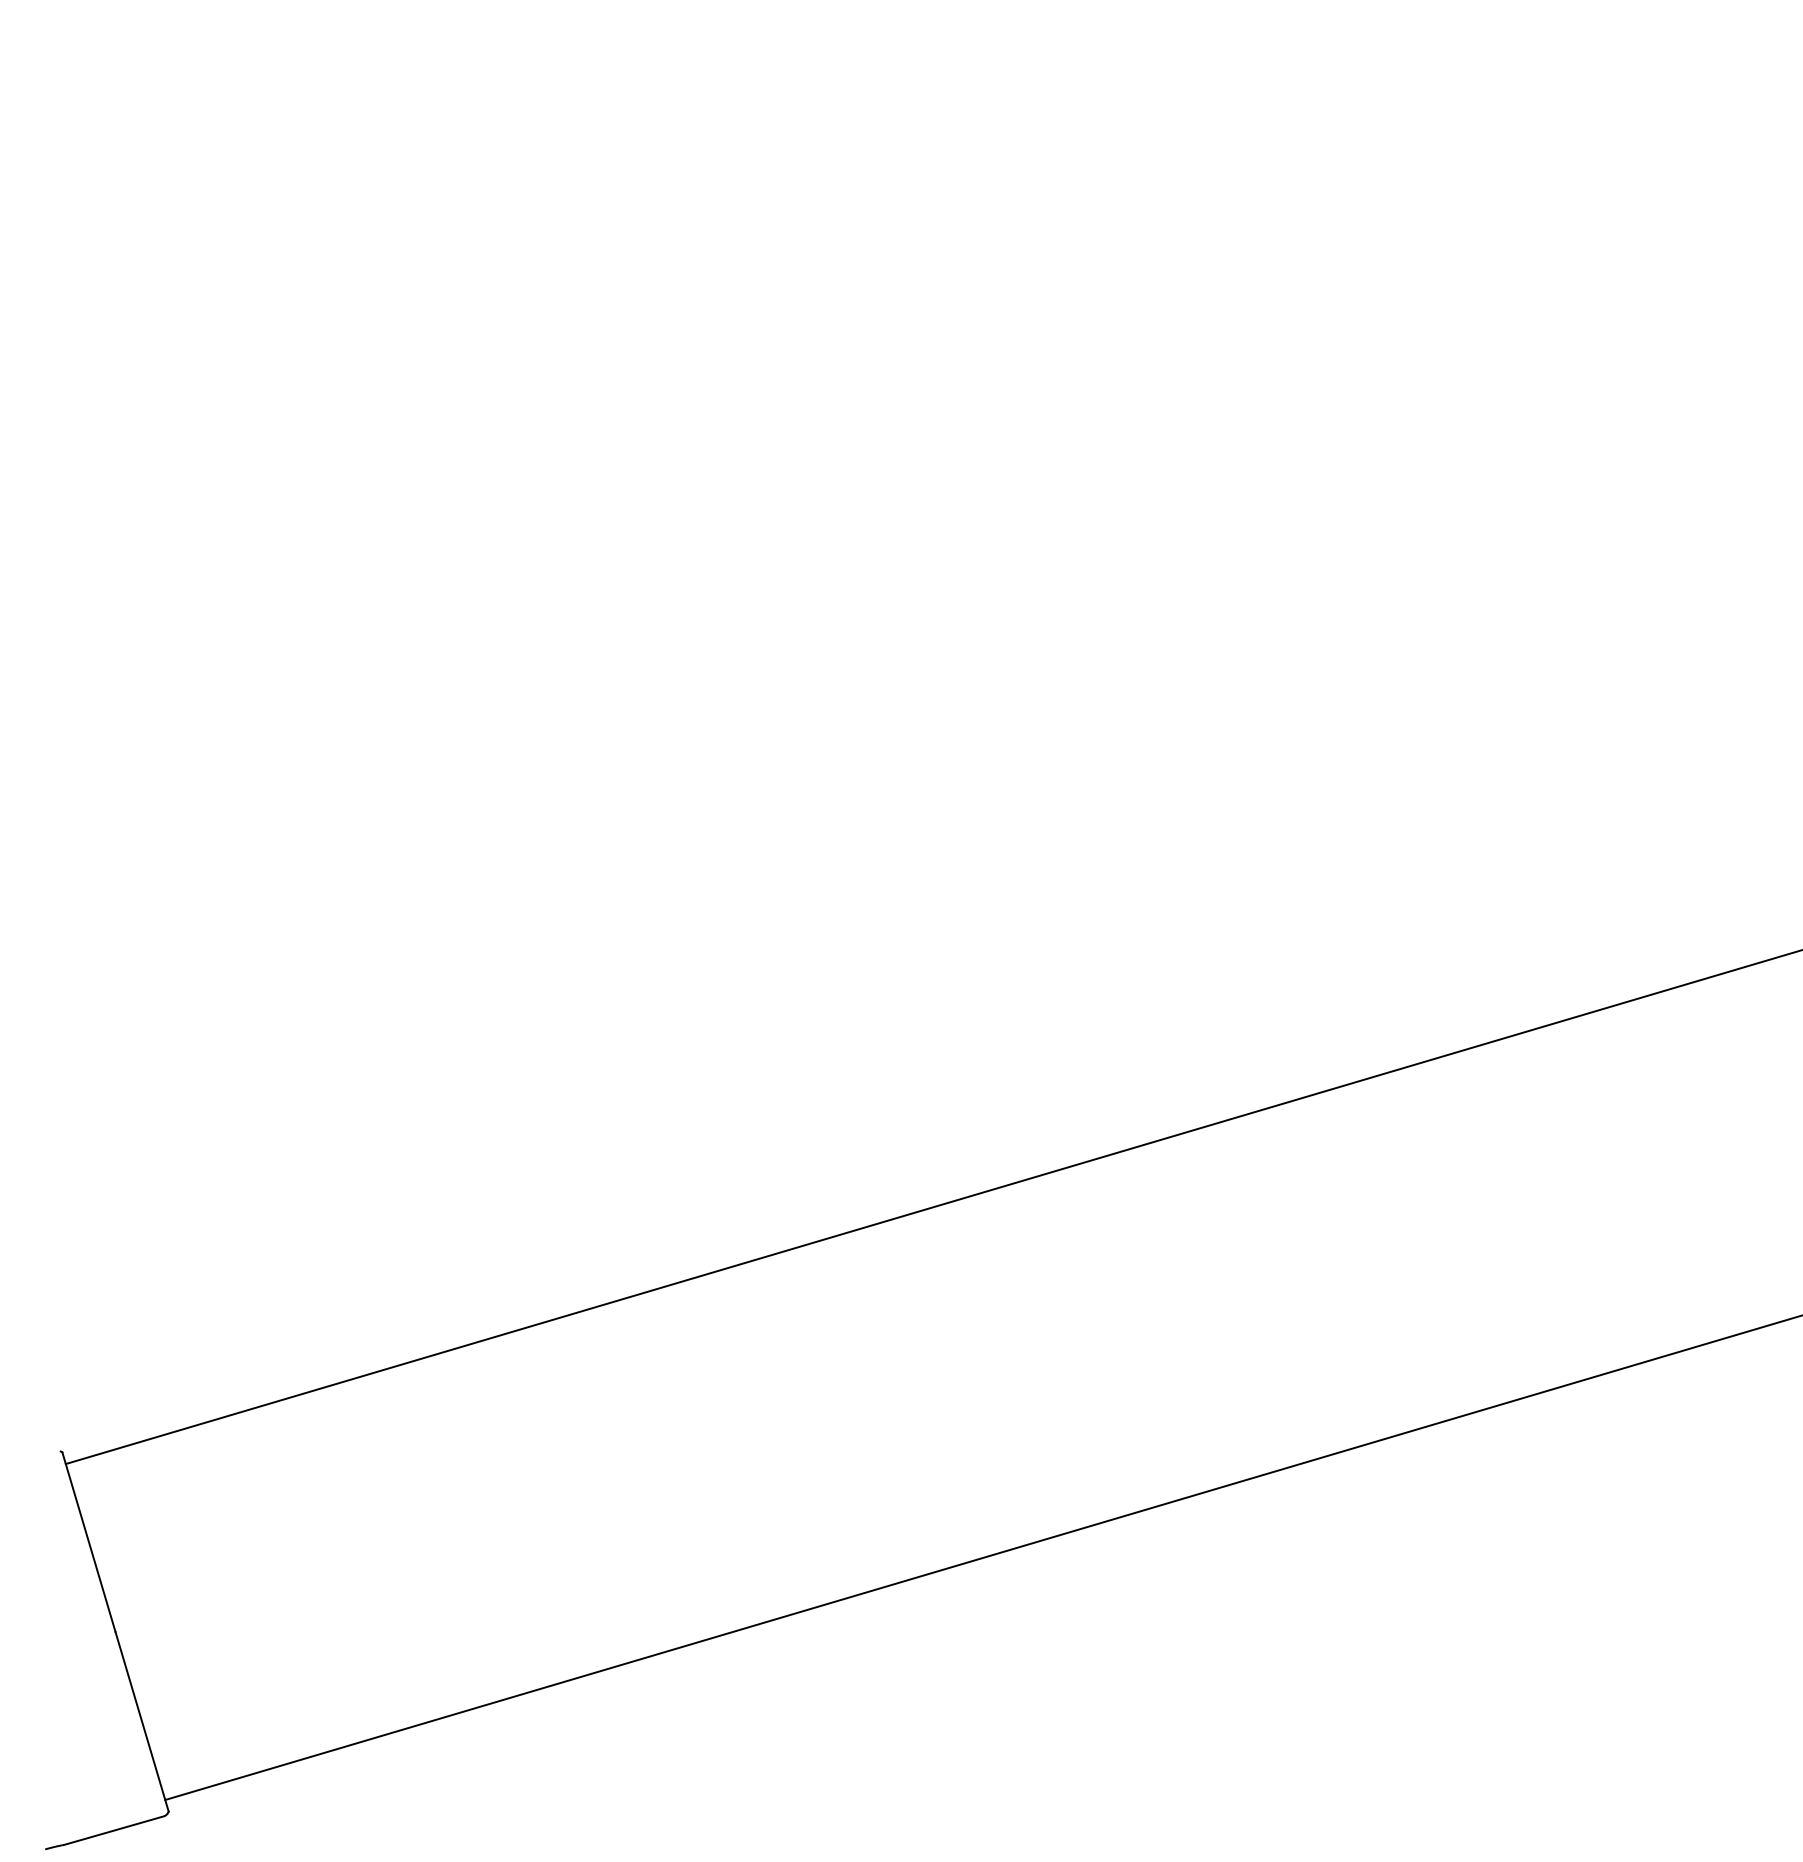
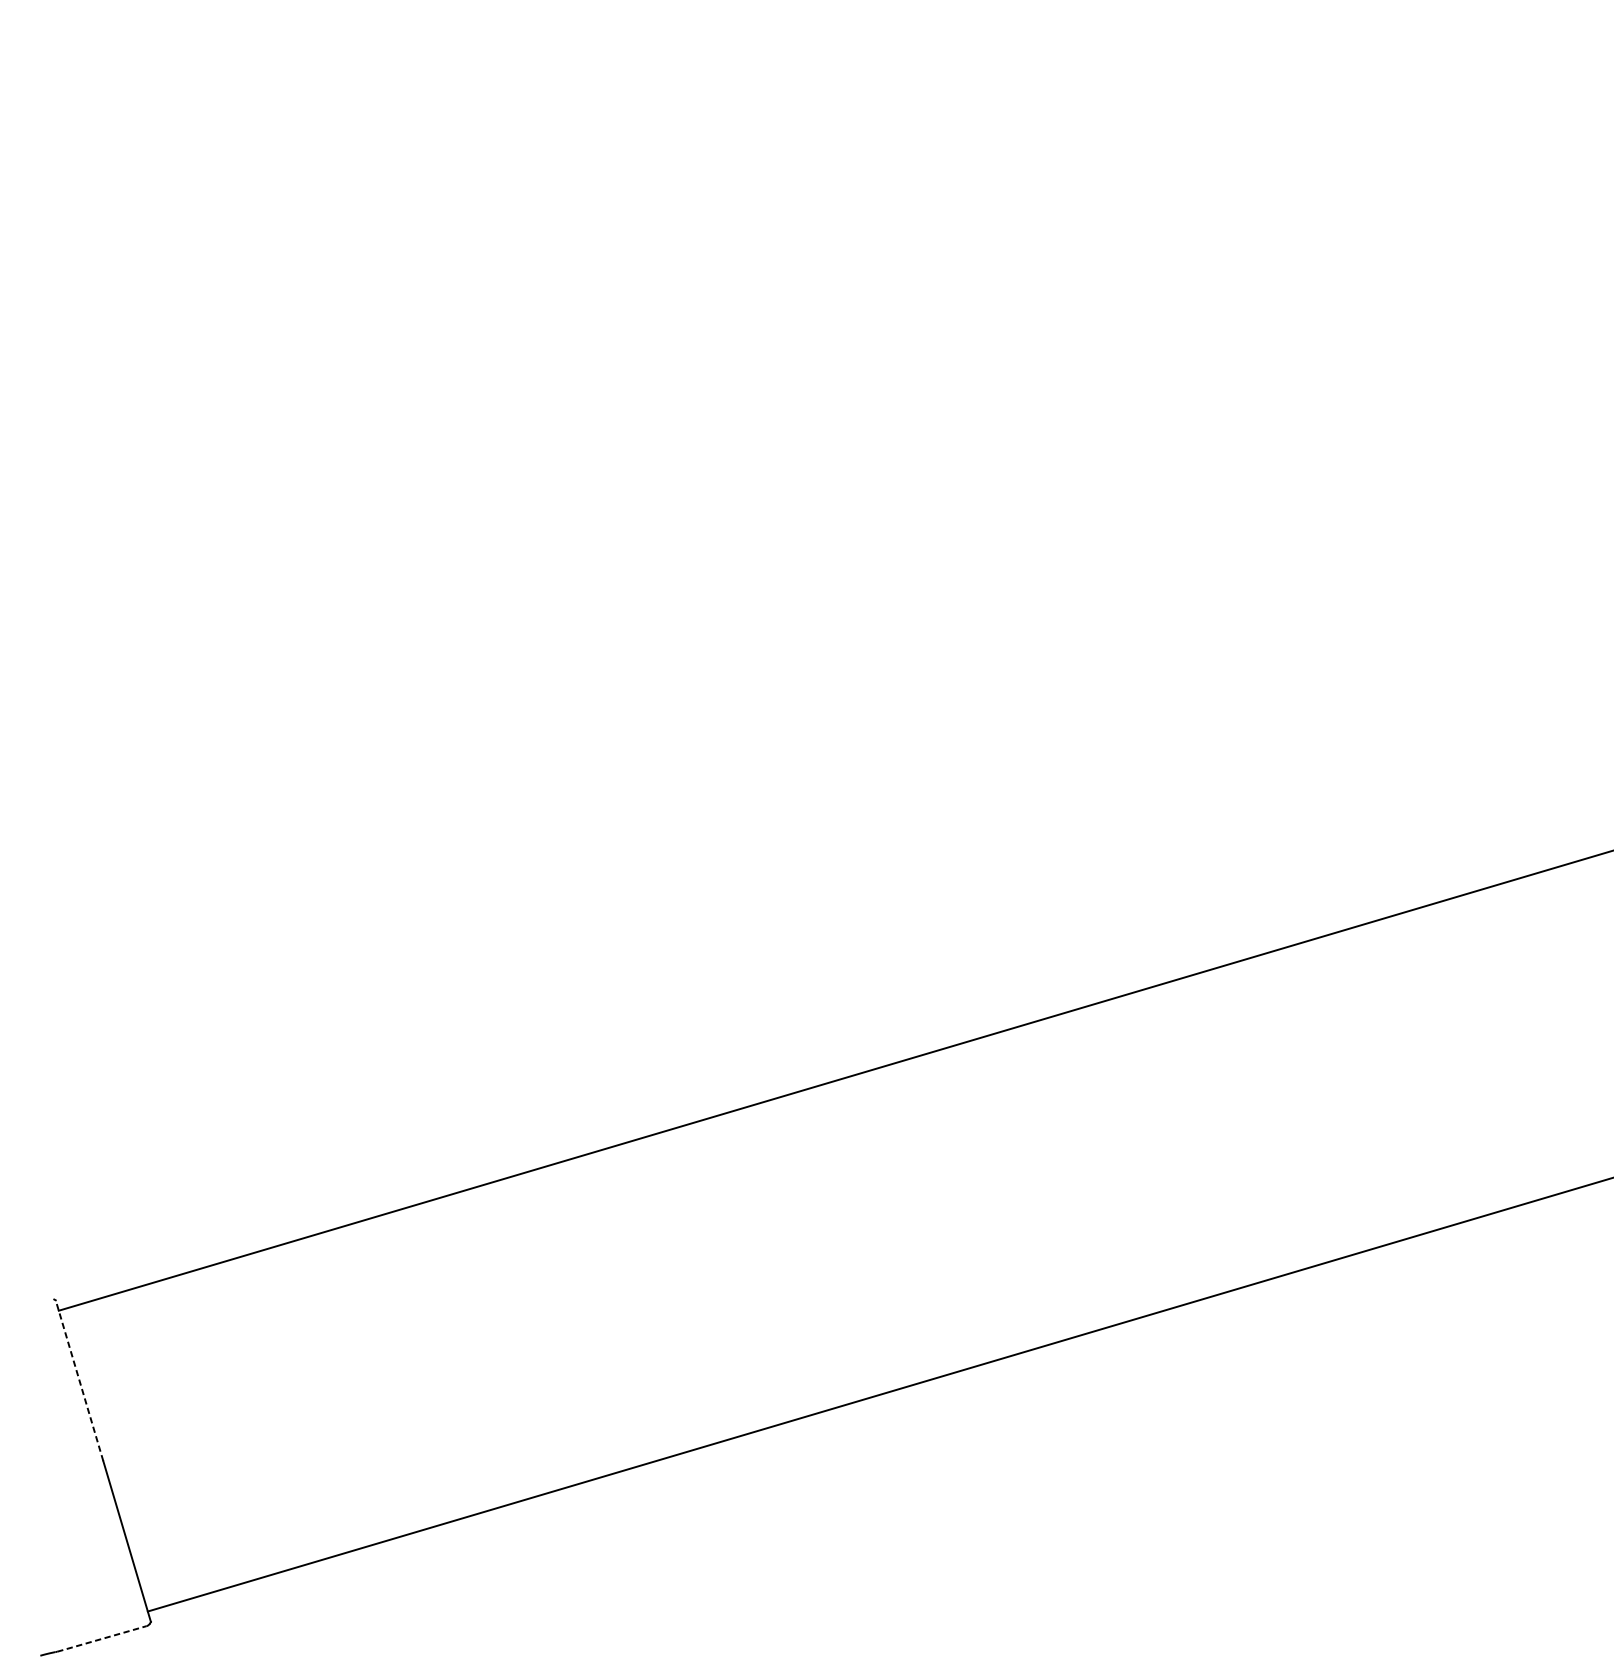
line: (88, 1542) -> (79, 1380), solid -> dashed
line: (114, 1830) -> (102, 1638), solid -> dashed

